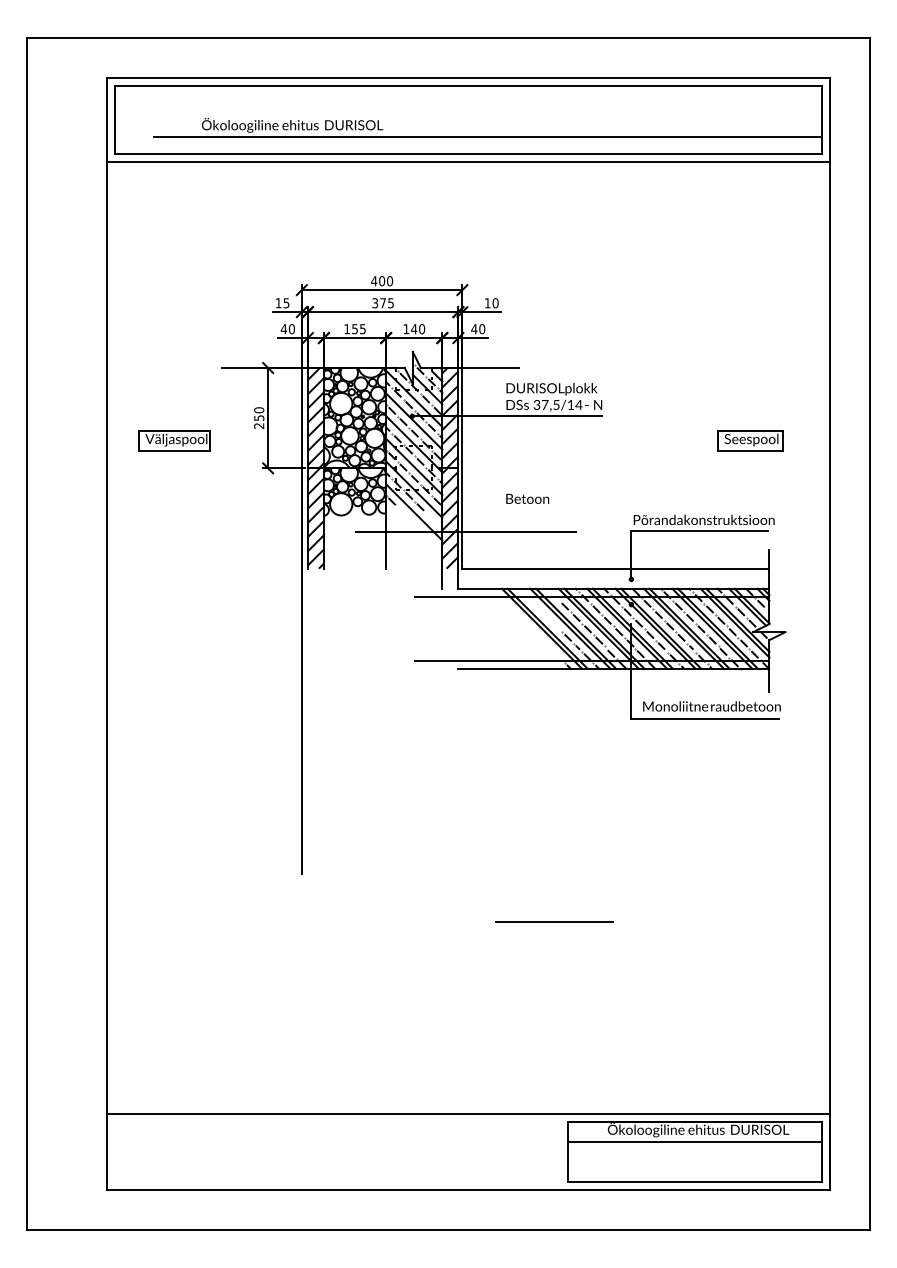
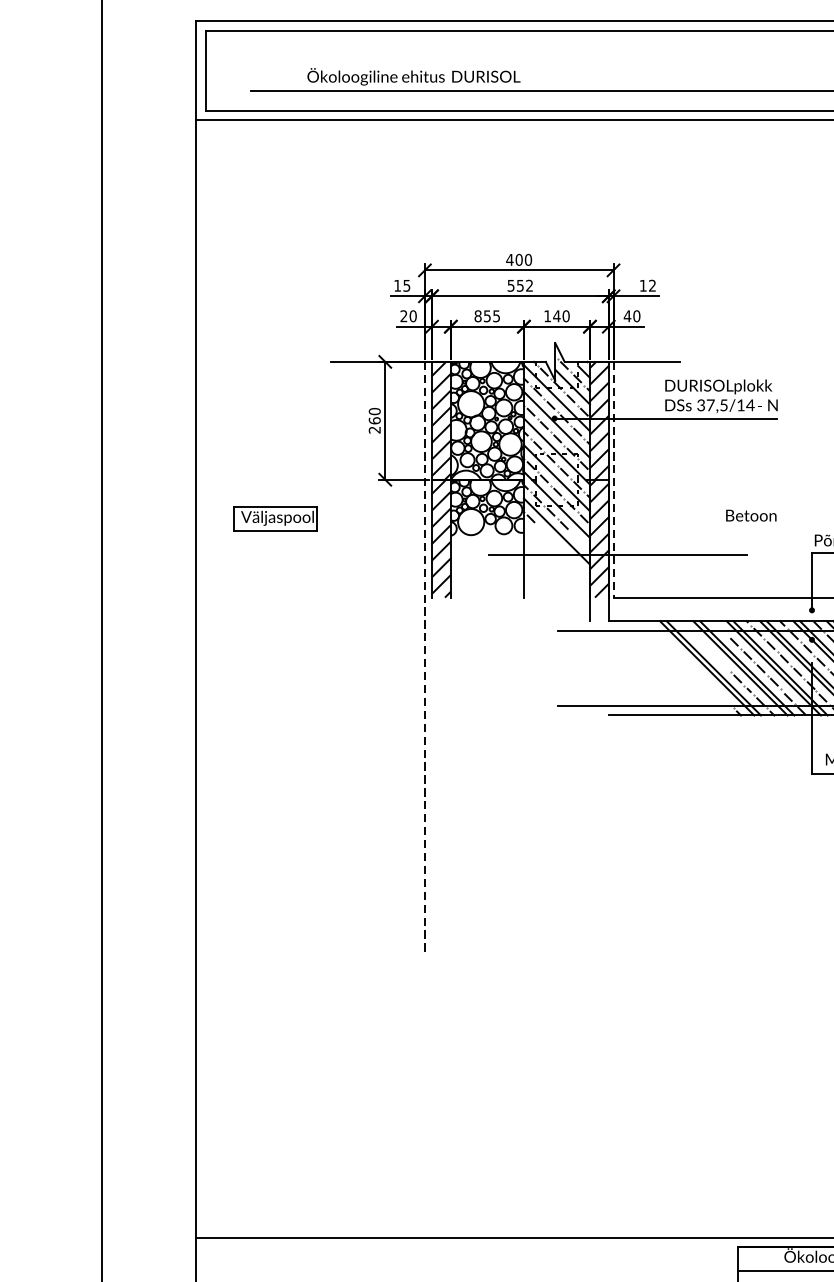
text: (382, 303) -> (519, 286), 375 -> 552
text: (495, 303) -> (652, 286), 10 -> 12
text: (283, 329) -> (403, 316), 40 -> 20
text: (347, 329) -> (478, 316), 155 -> 855
text: (259, 418) -> (375, 421), 250 -> 260
part: (174, 440) -> (275, 518), moved
line: (462, 468) -> (613, 479), solid -> dashed
text: (527, 498) -> (751, 515), moved
line: (301, 620) -> (424, 658), solid -> dashed
line: (554, 921) -> (721, 1012), removed

